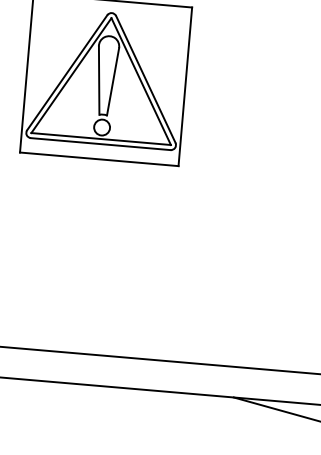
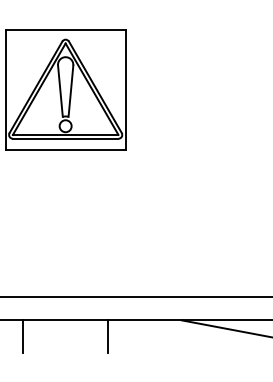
line: (22, 400) -> (23, 336), added
line: (133, 410) -> (107, 336), added

